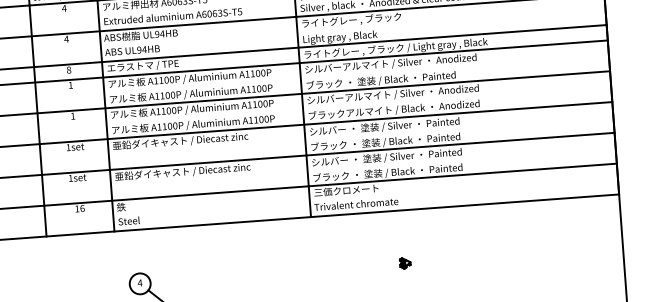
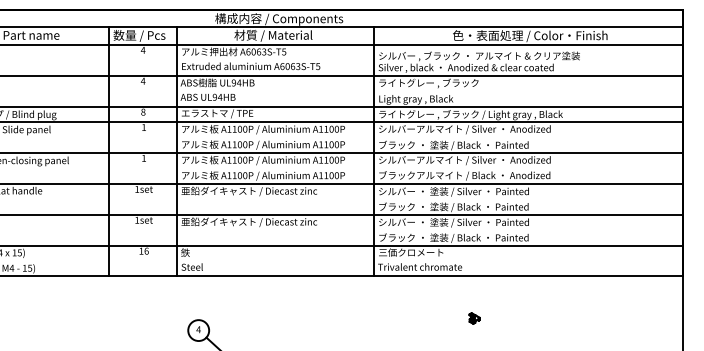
part: (405, 263) -> (474, 318), moved

